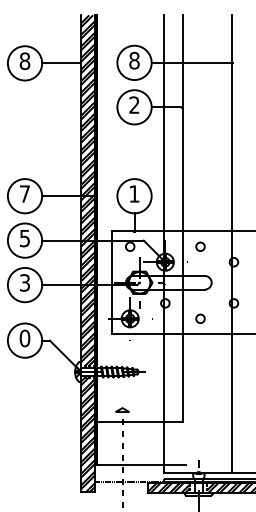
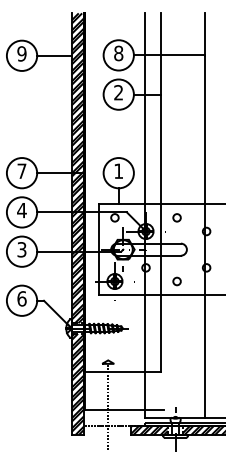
text: (24, 61) -> (21, 54), 8 -> 9
text: (24, 238) -> (21, 210), 5 -> 4
text: (24, 338) -> (21, 298), 0 -> 6

